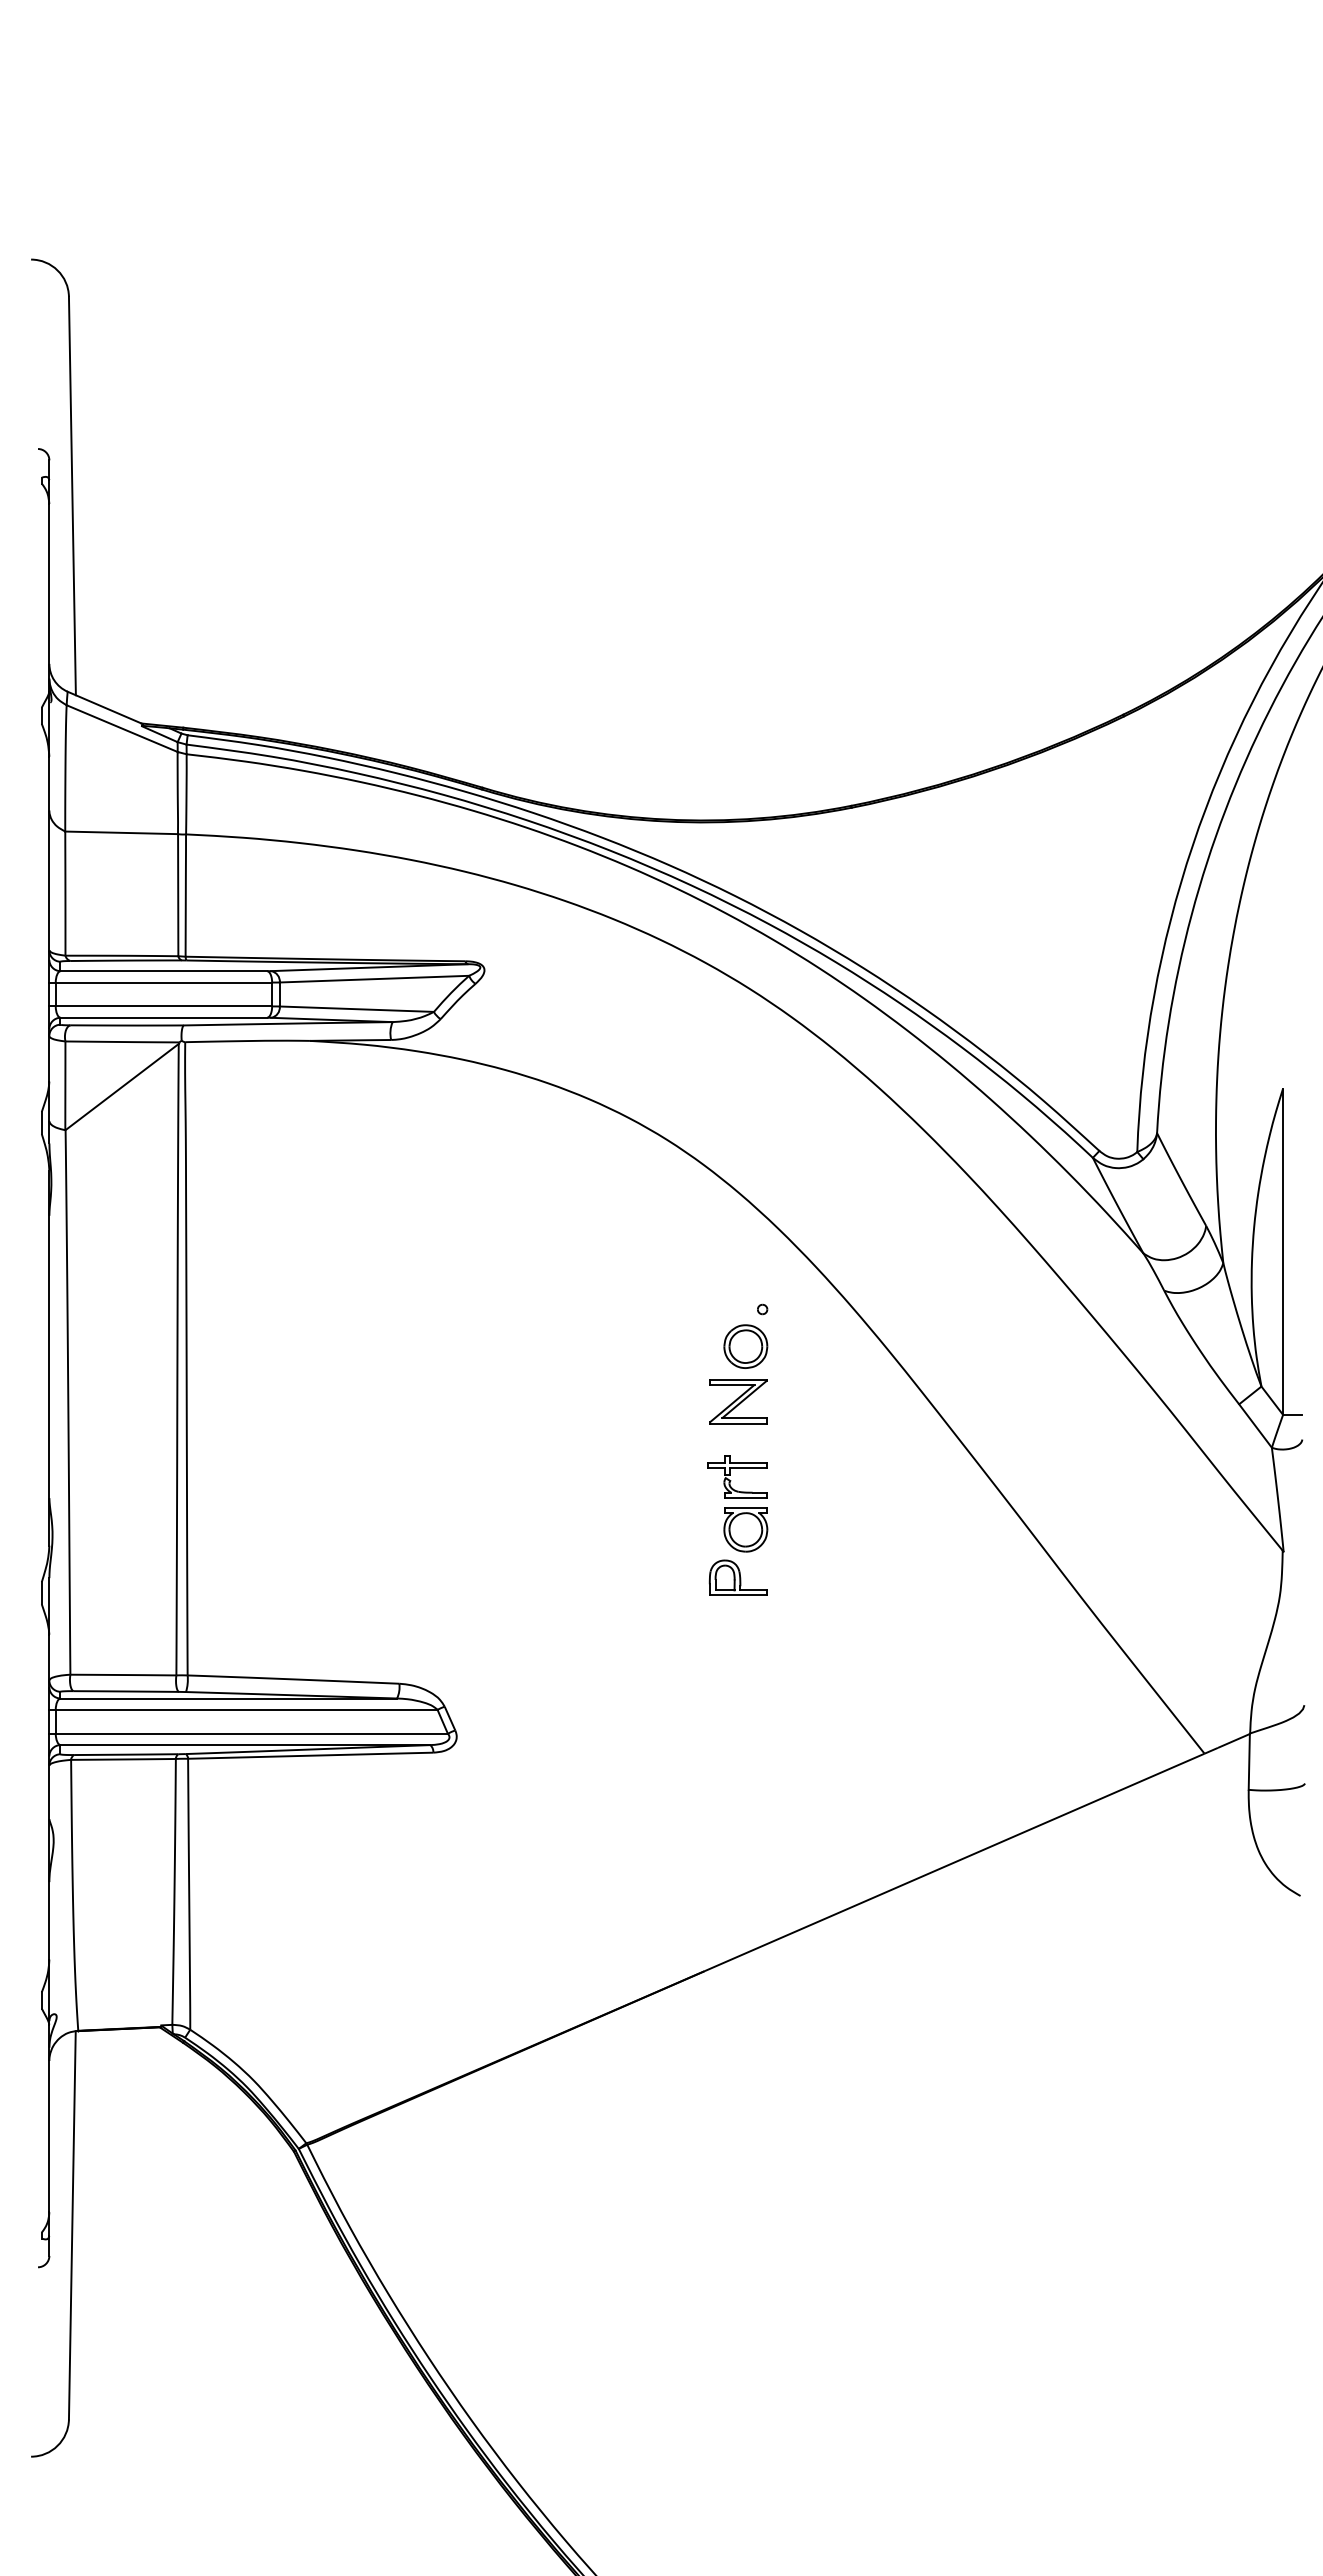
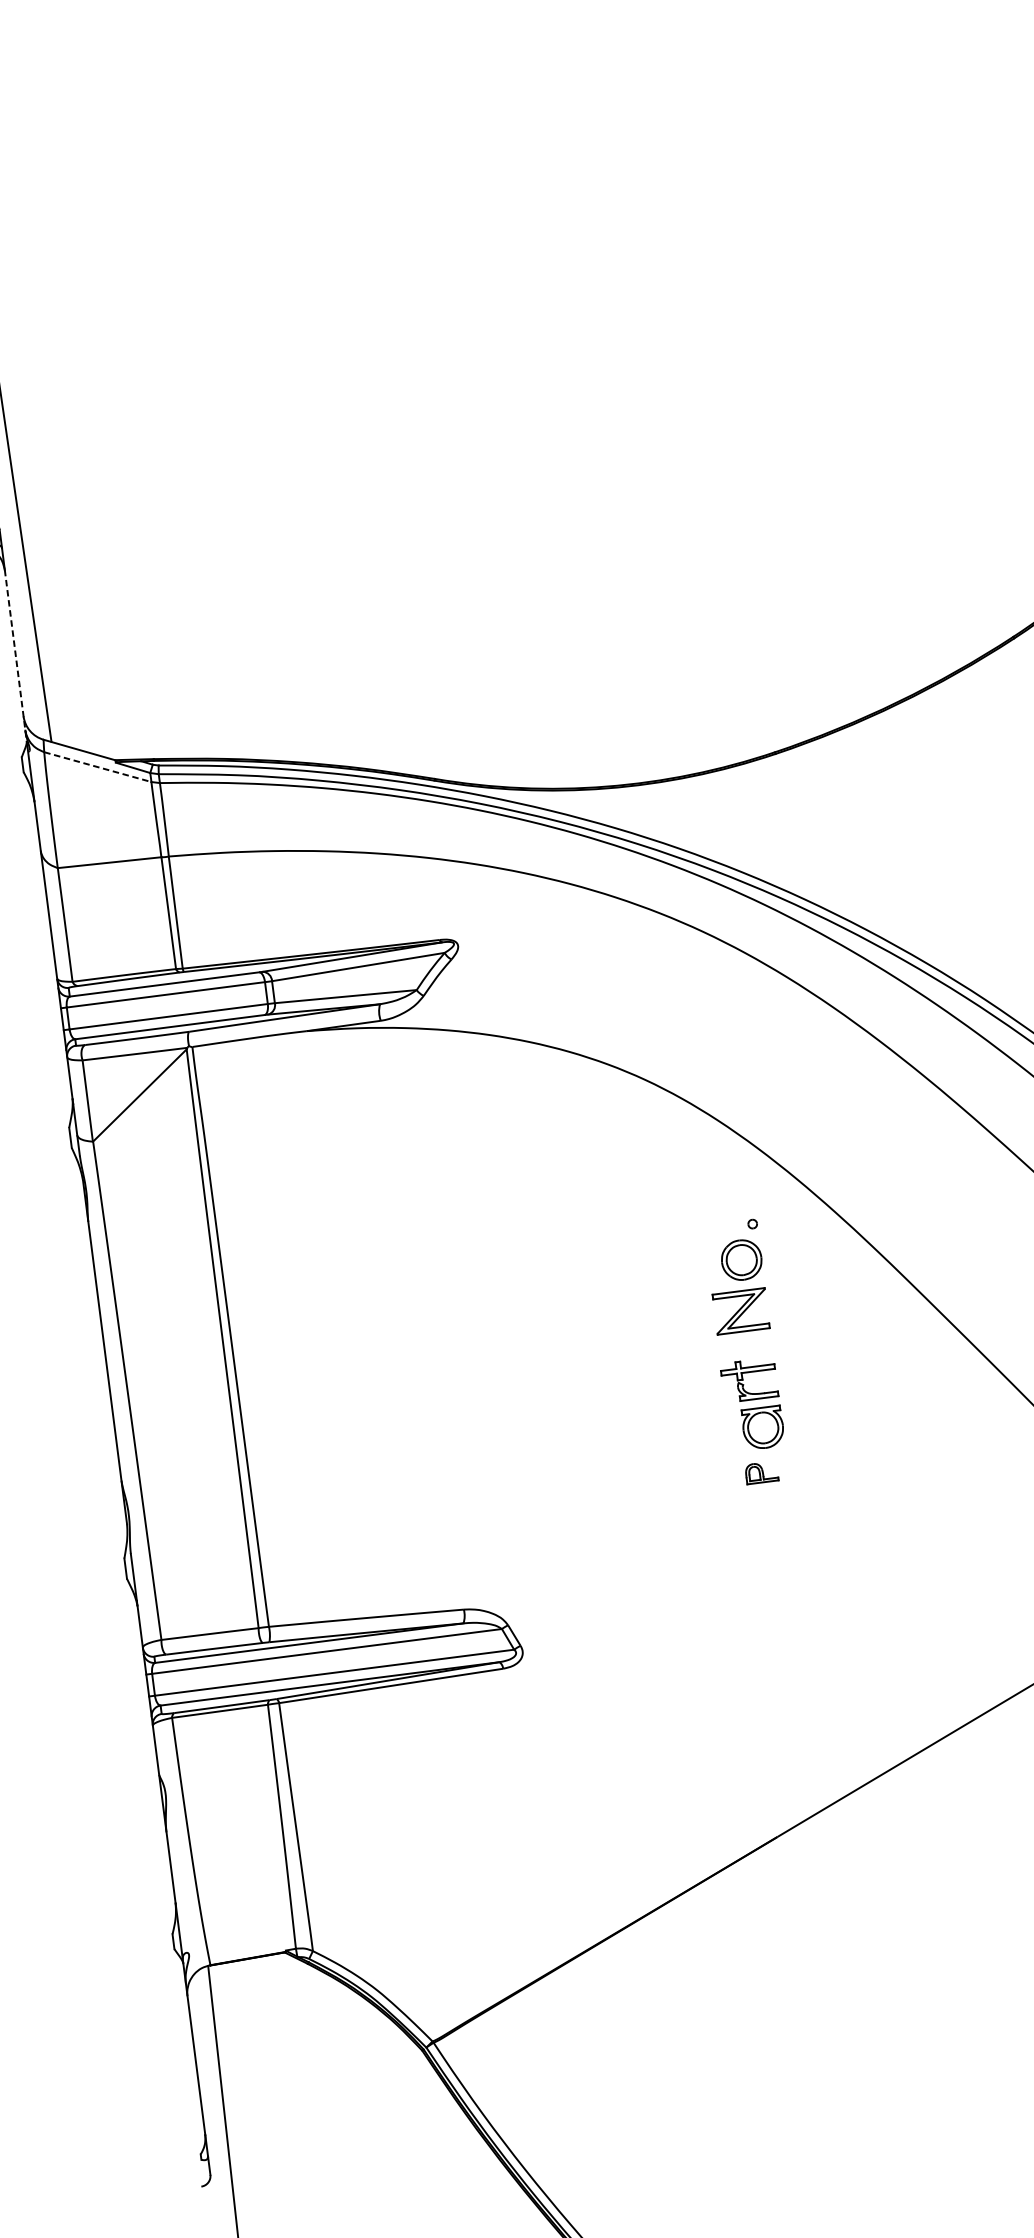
line: (49, 597) -> (15, 655), solid -> dashed
line: (122, 728) -> (98, 766), solid -> dashed
part: (737, 1577) -> (761, 1472), size x0.6

